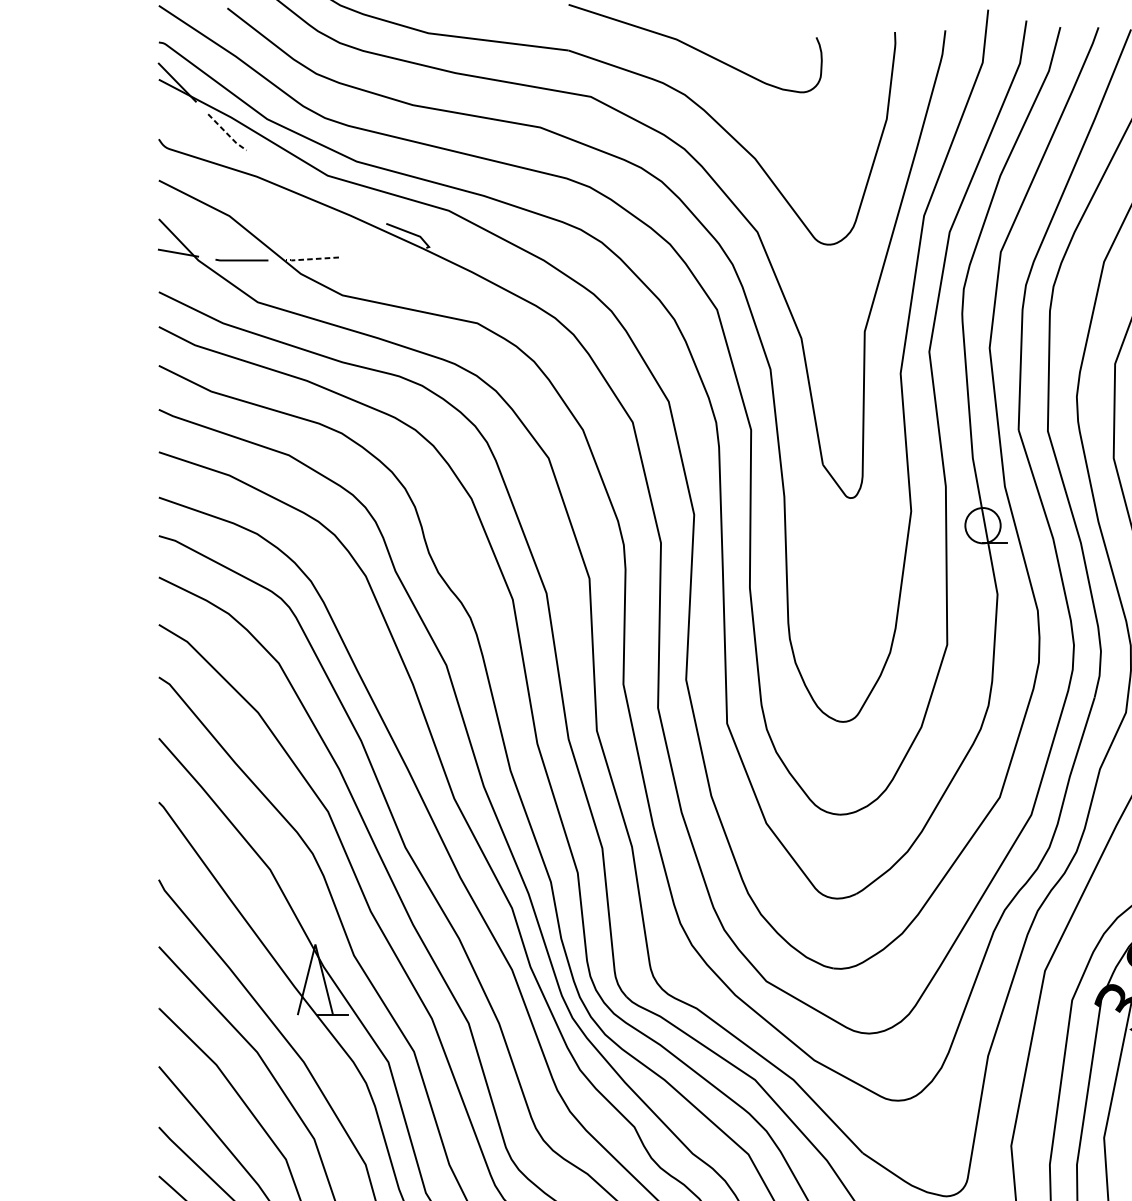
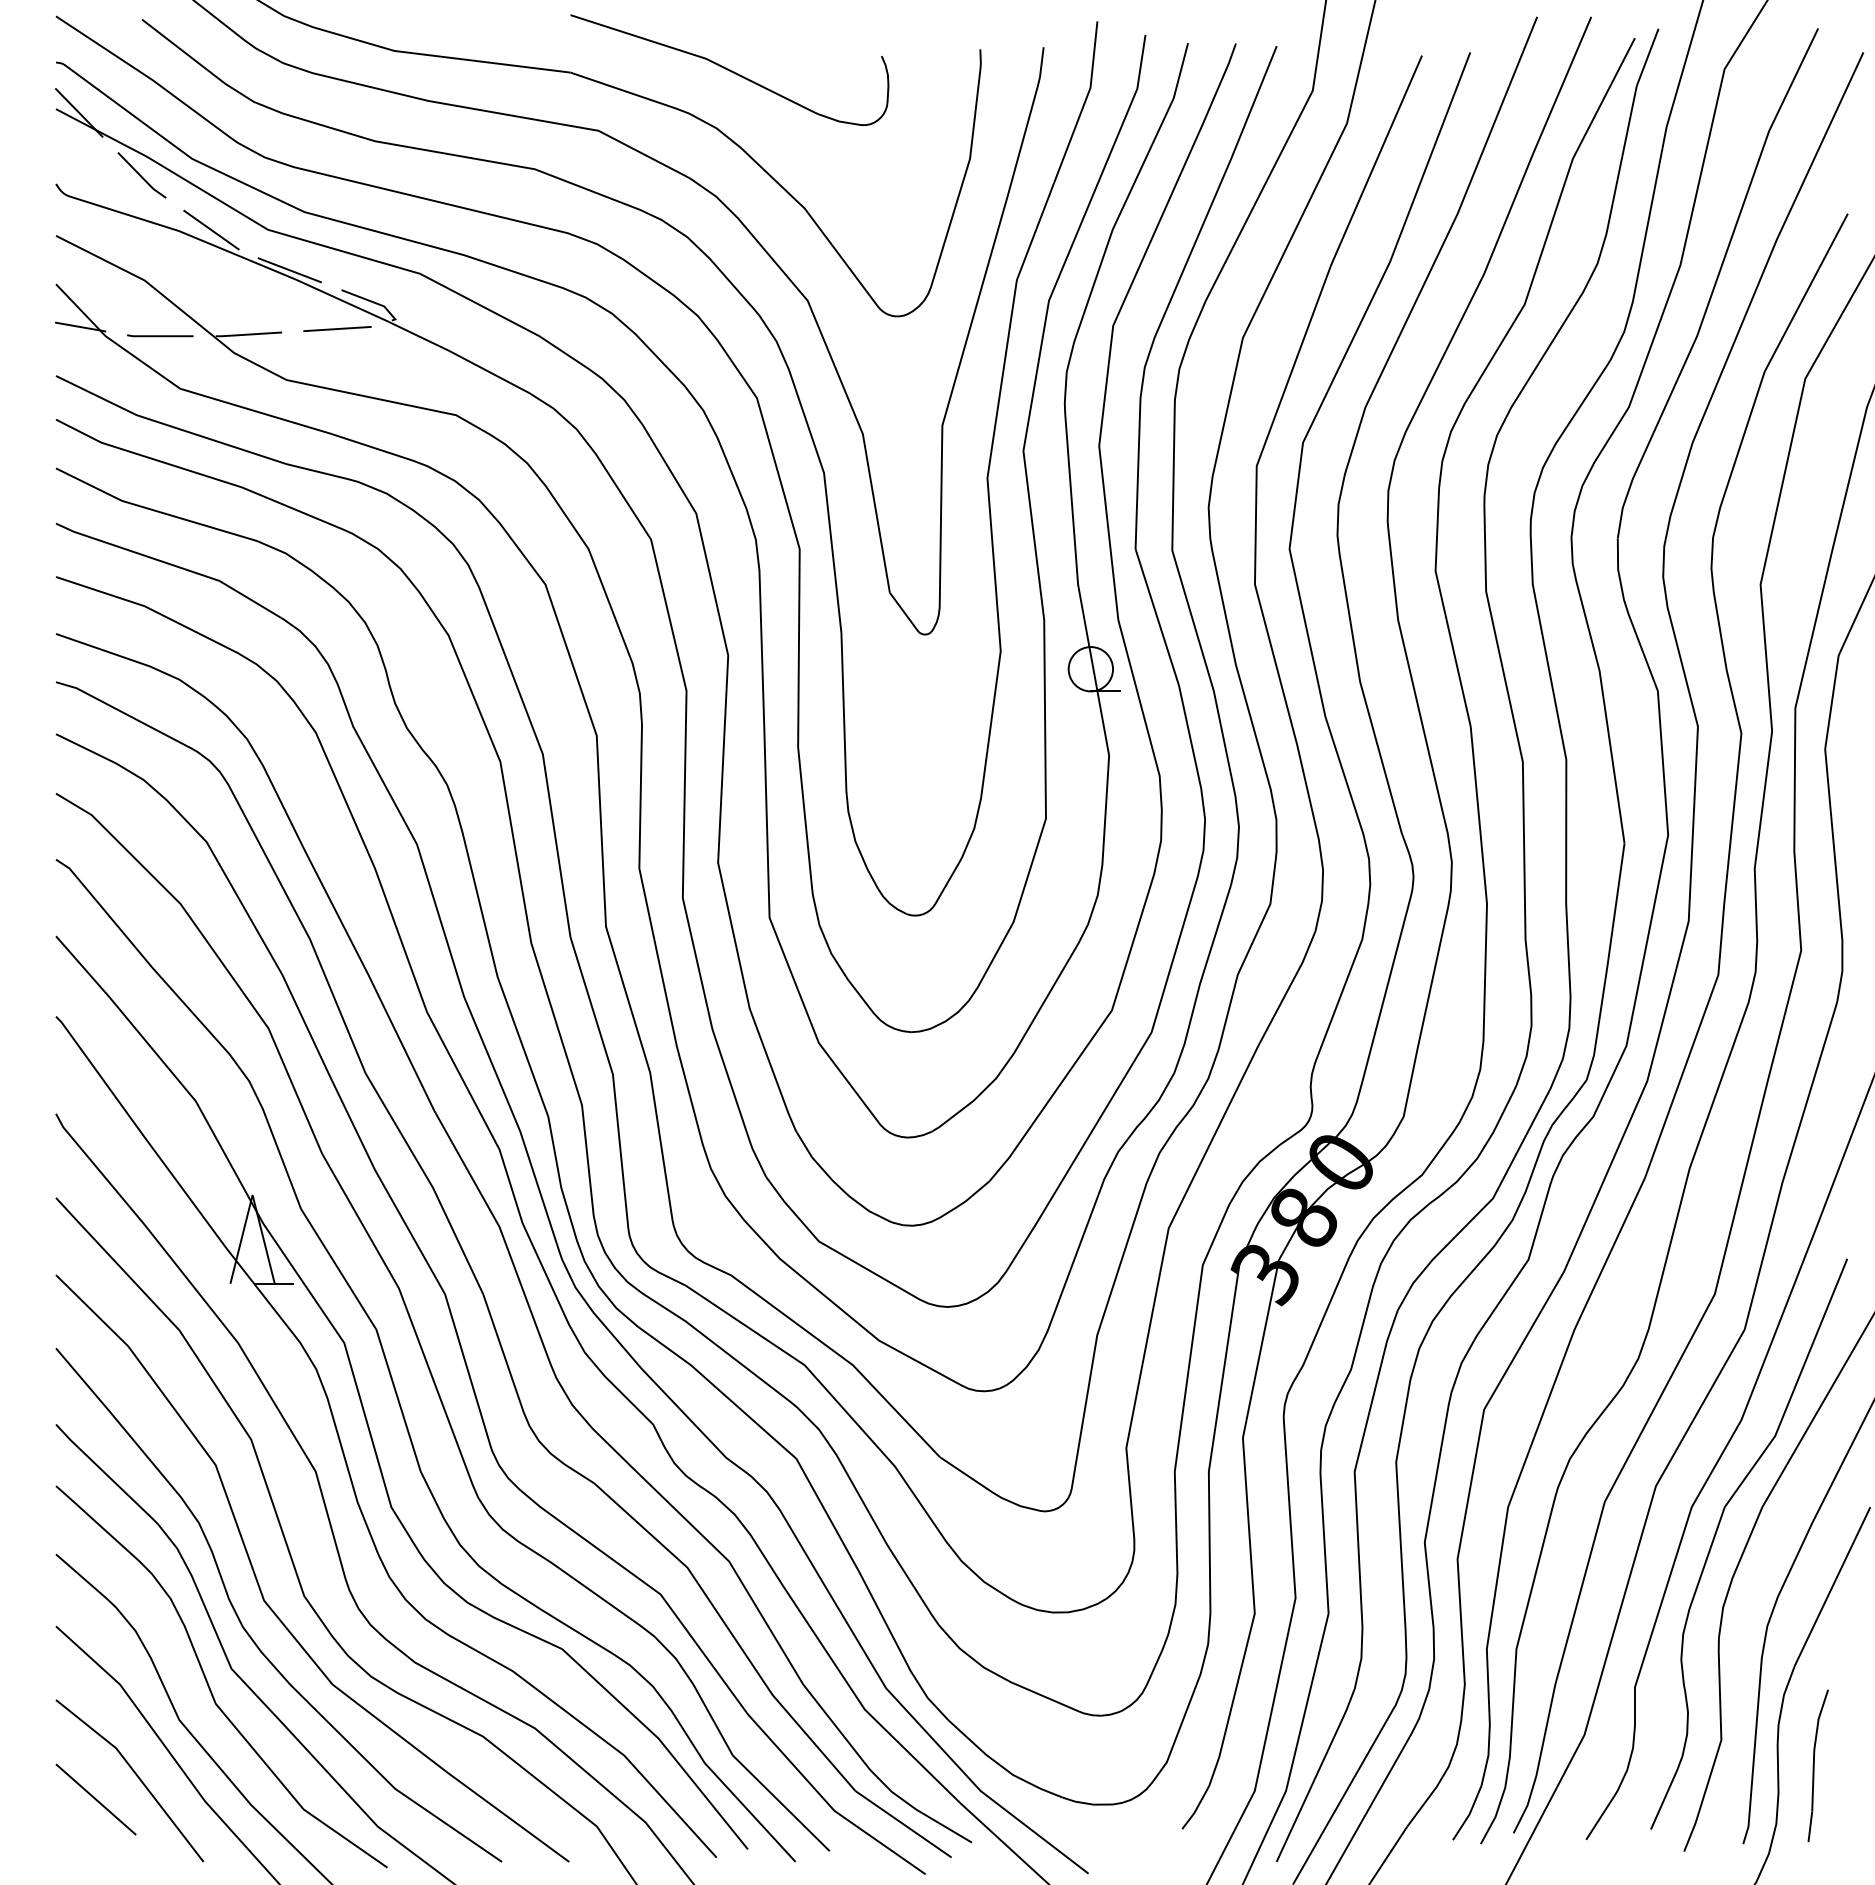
line: (226, 133) -> (141, 176), dashed -> solid
line: (282, 175) -> (211, 229), added
line: (344, 208) -> (289, 270), added
line: (383, 254) -> (337, 328), added
line: (311, 259) -> (247, 334), dashed -> solid

